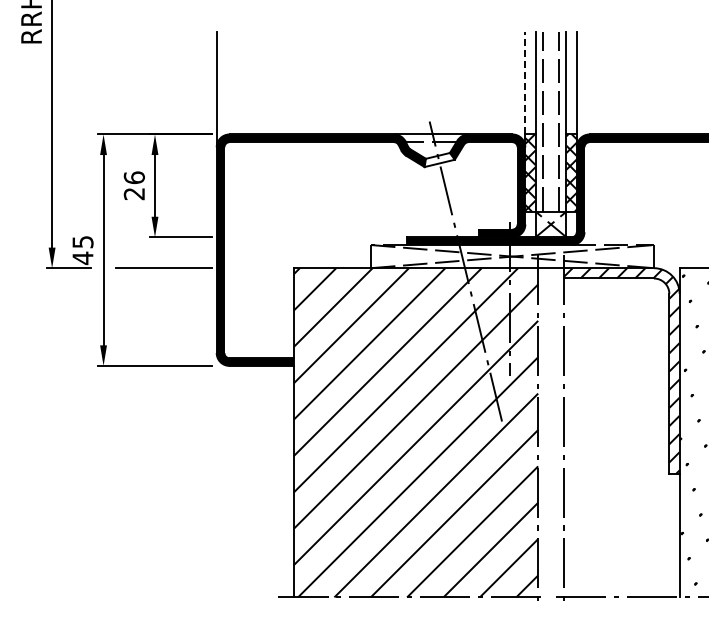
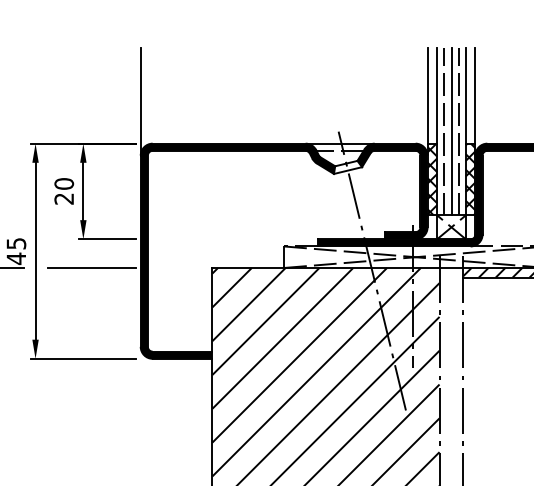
line: (525, 82) -> (427, 95), dashed -> solid
line: (551, 121) -> (451, 131), added
text: (133, 177) -> (63, 183), 26 -> 20

